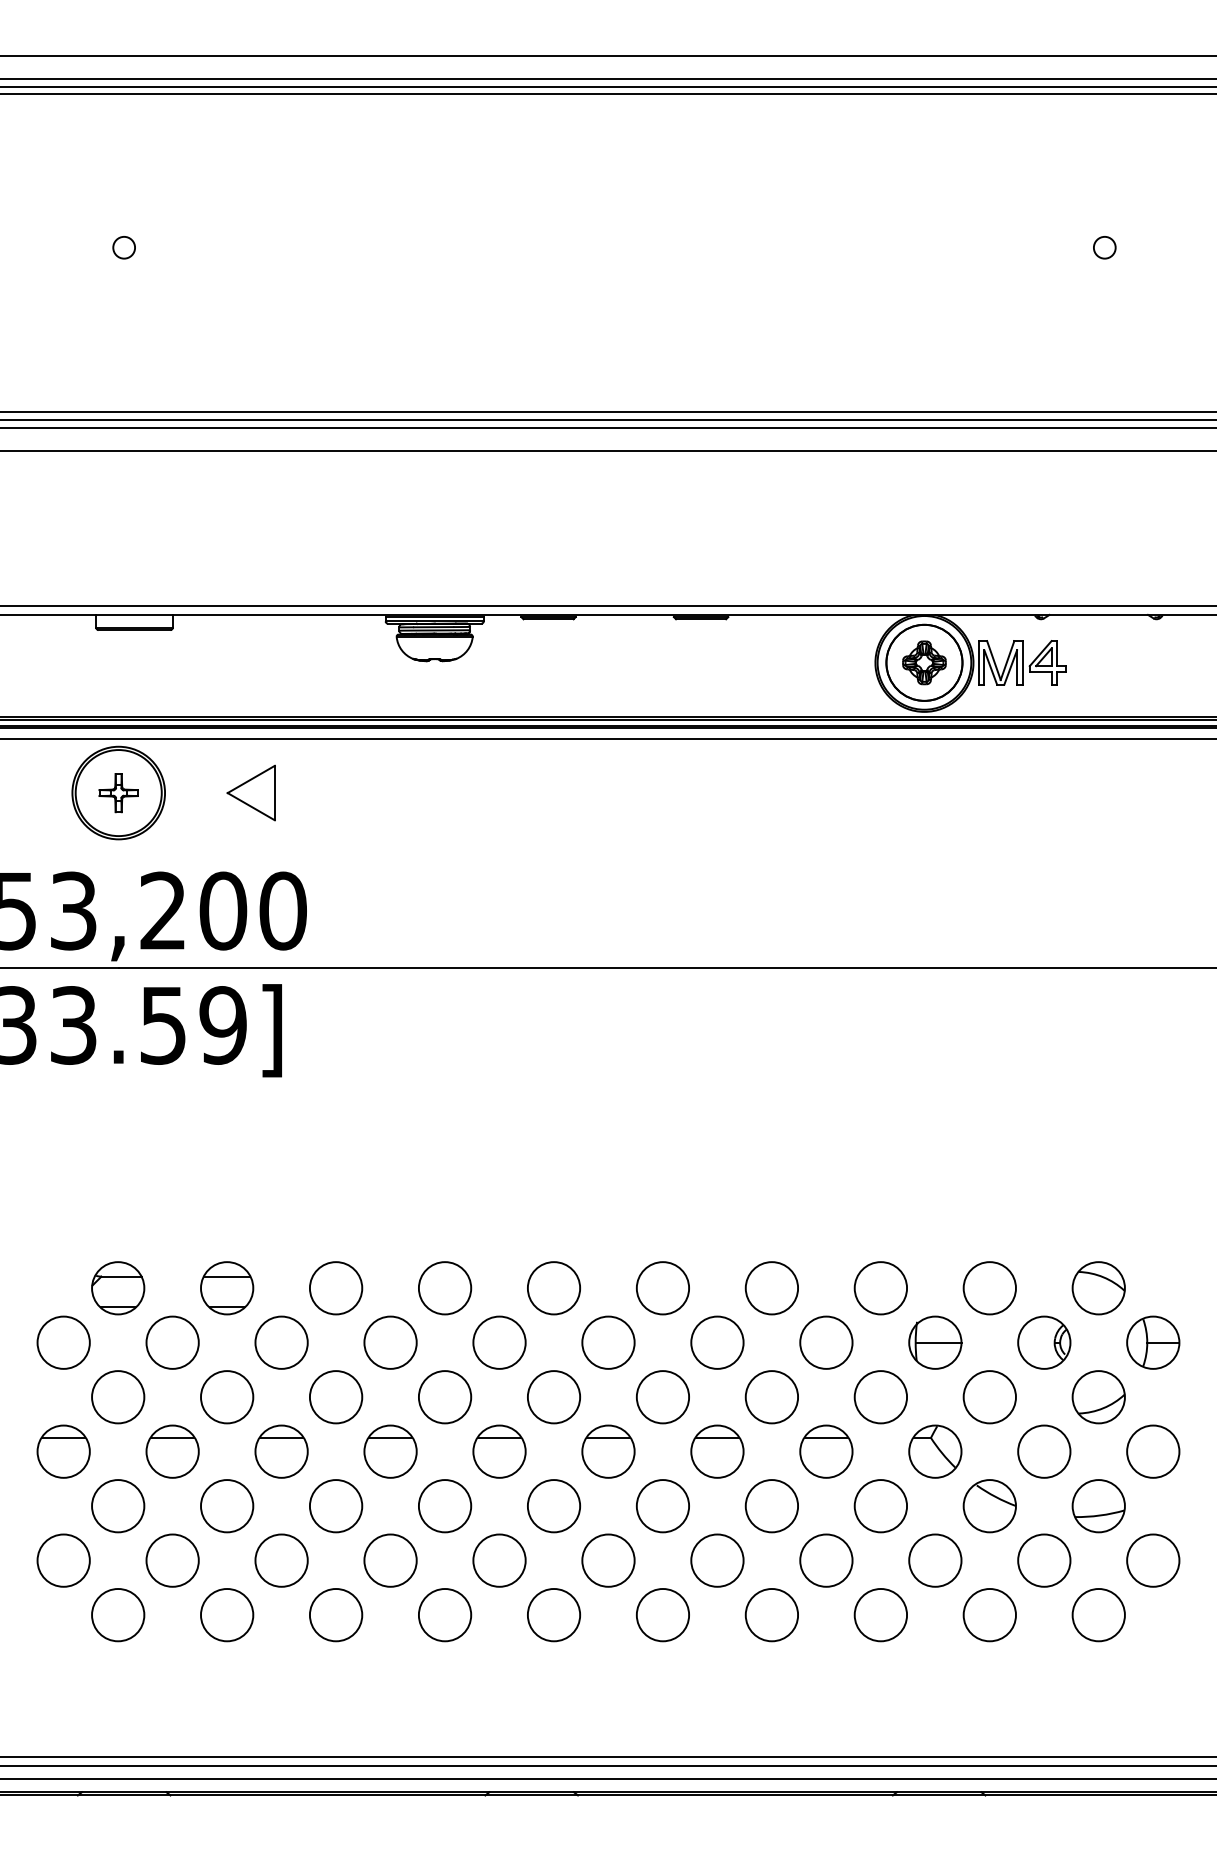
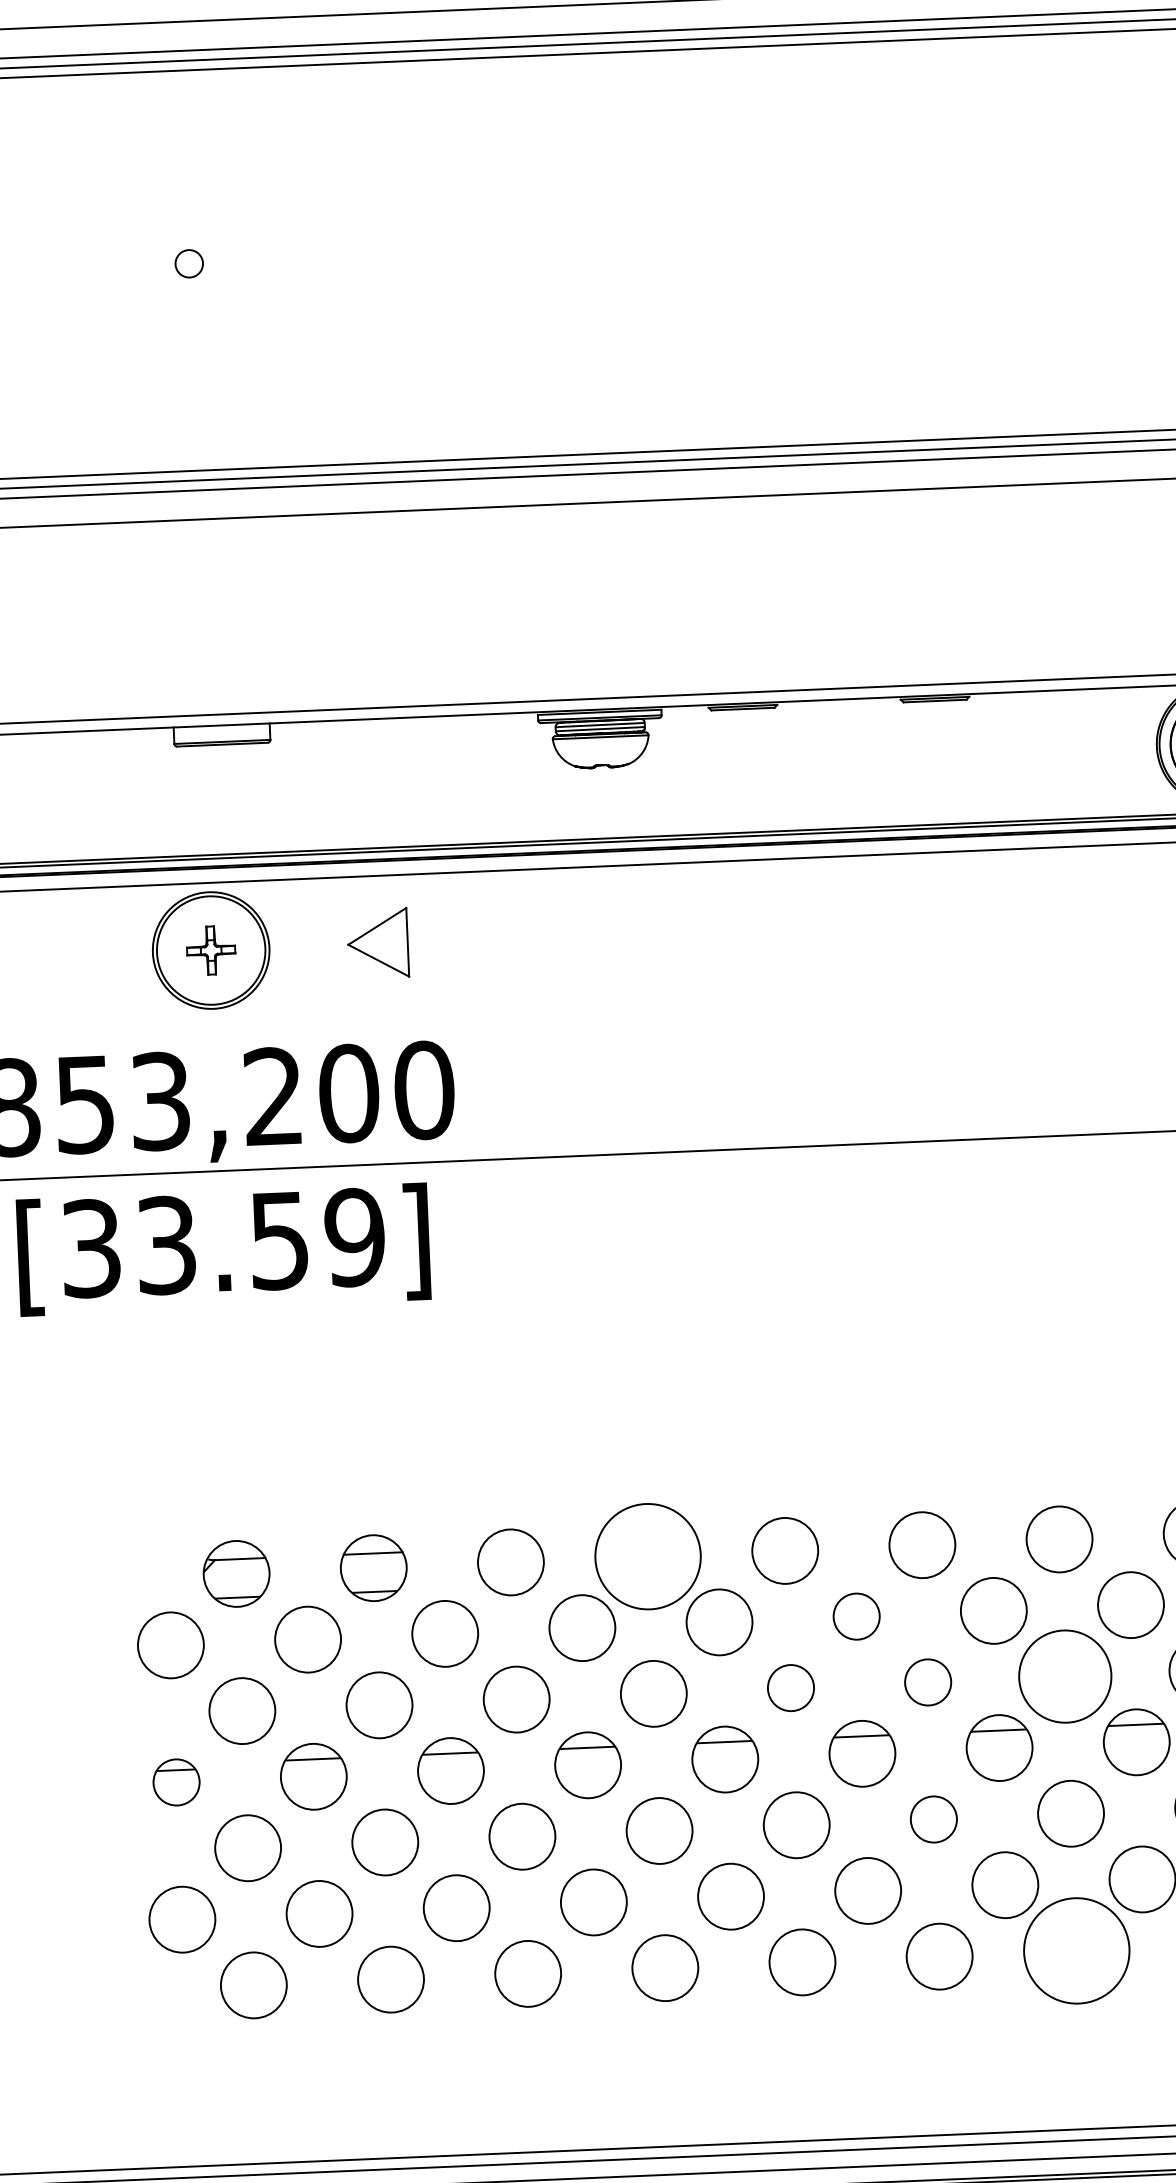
circle: (444, 1288) -> (647, 1557), size x1.6
circle: (608, 1342) -> (856, 1616), size x0.7
circle: (553, 1397) -> (790, 1688), size x0.7
circle: (662, 1397) -> (927, 1682), size x0.7
circle: (771, 1397) -> (1064, 1676), size x1.4
part: (63, 1451) -> (176, 1782), size x0.7
circle: (662, 1506) -> (933, 1819), size x0.7
circle: (771, 1614) -> (1076, 1950), size x1.6

